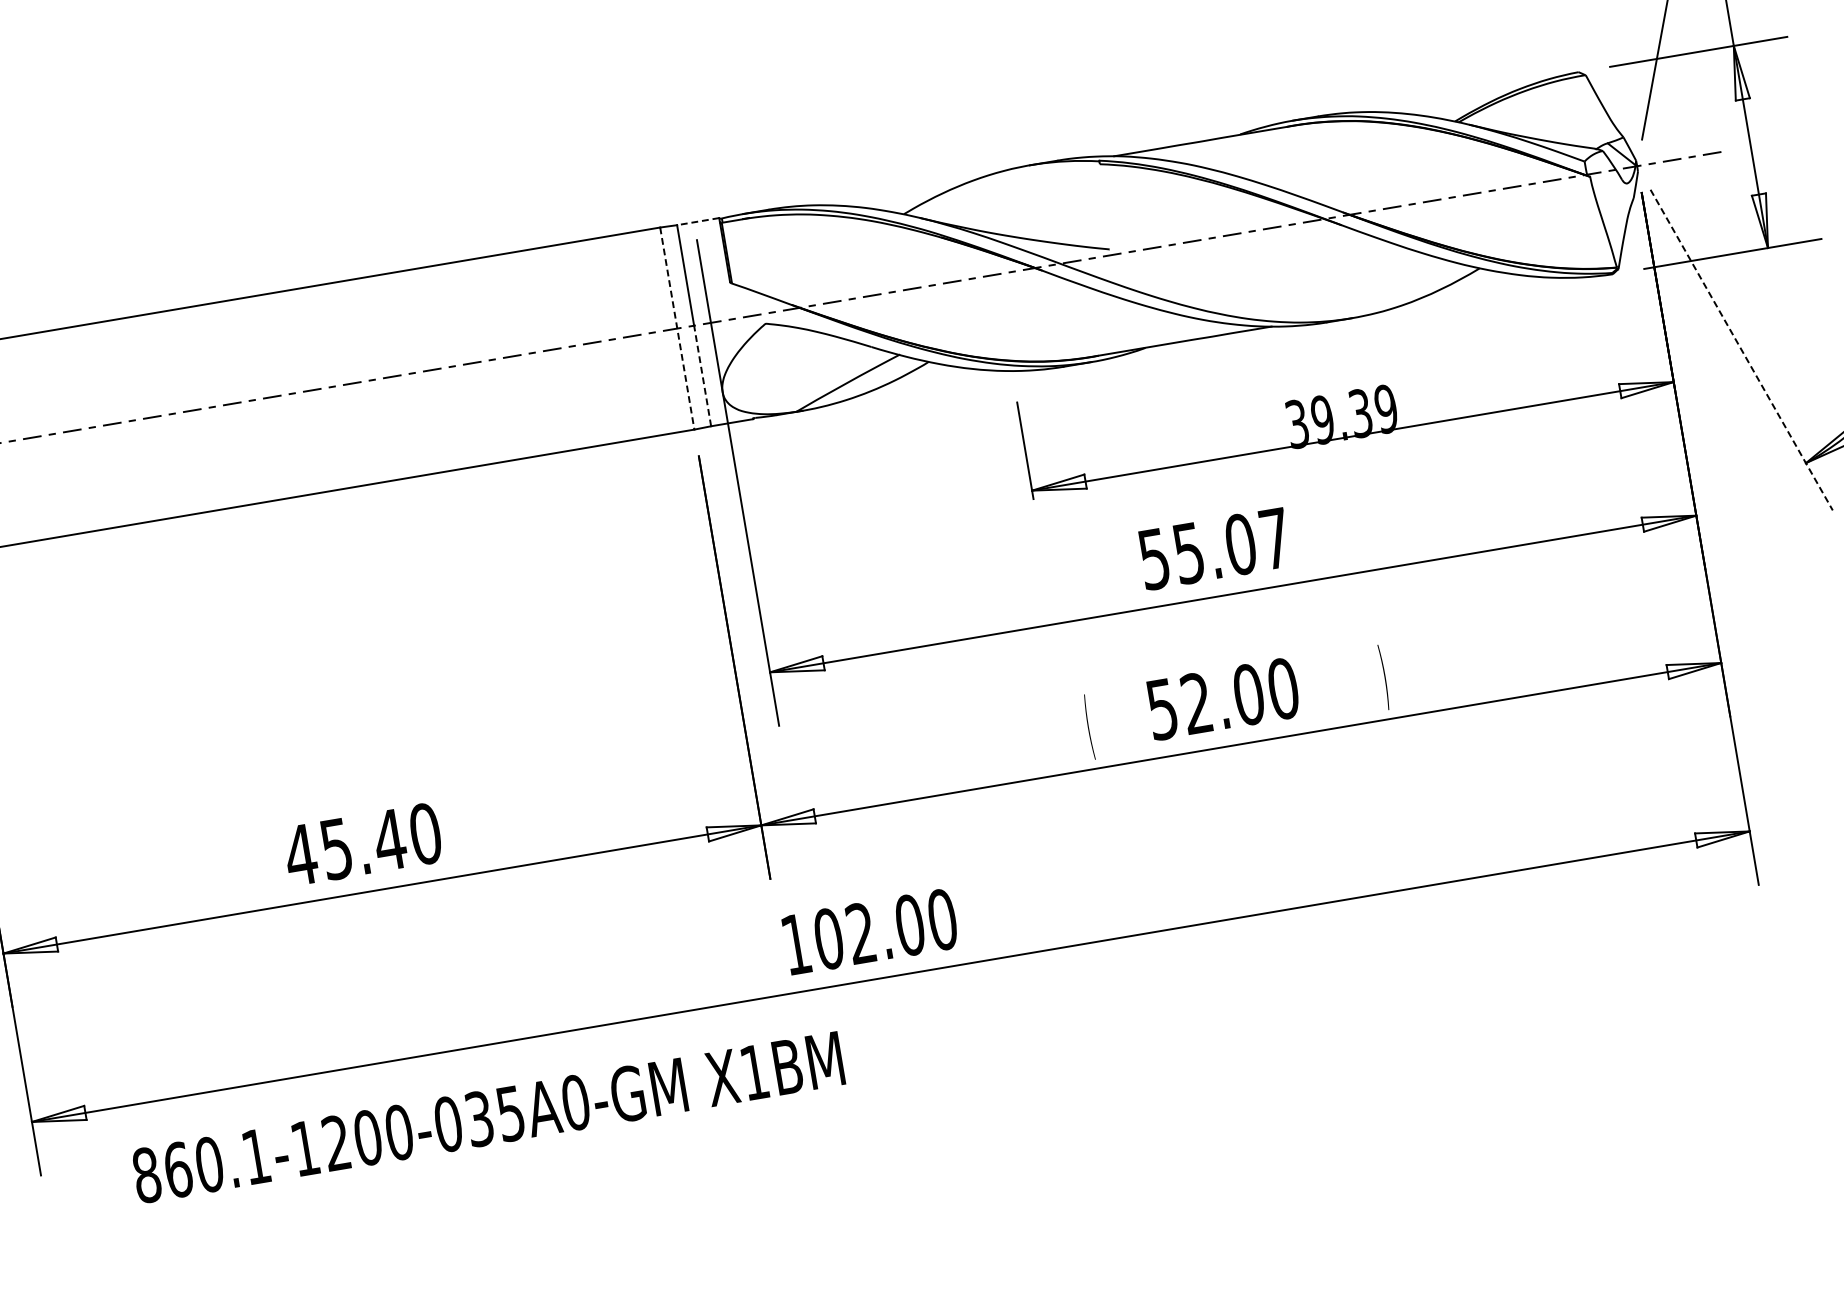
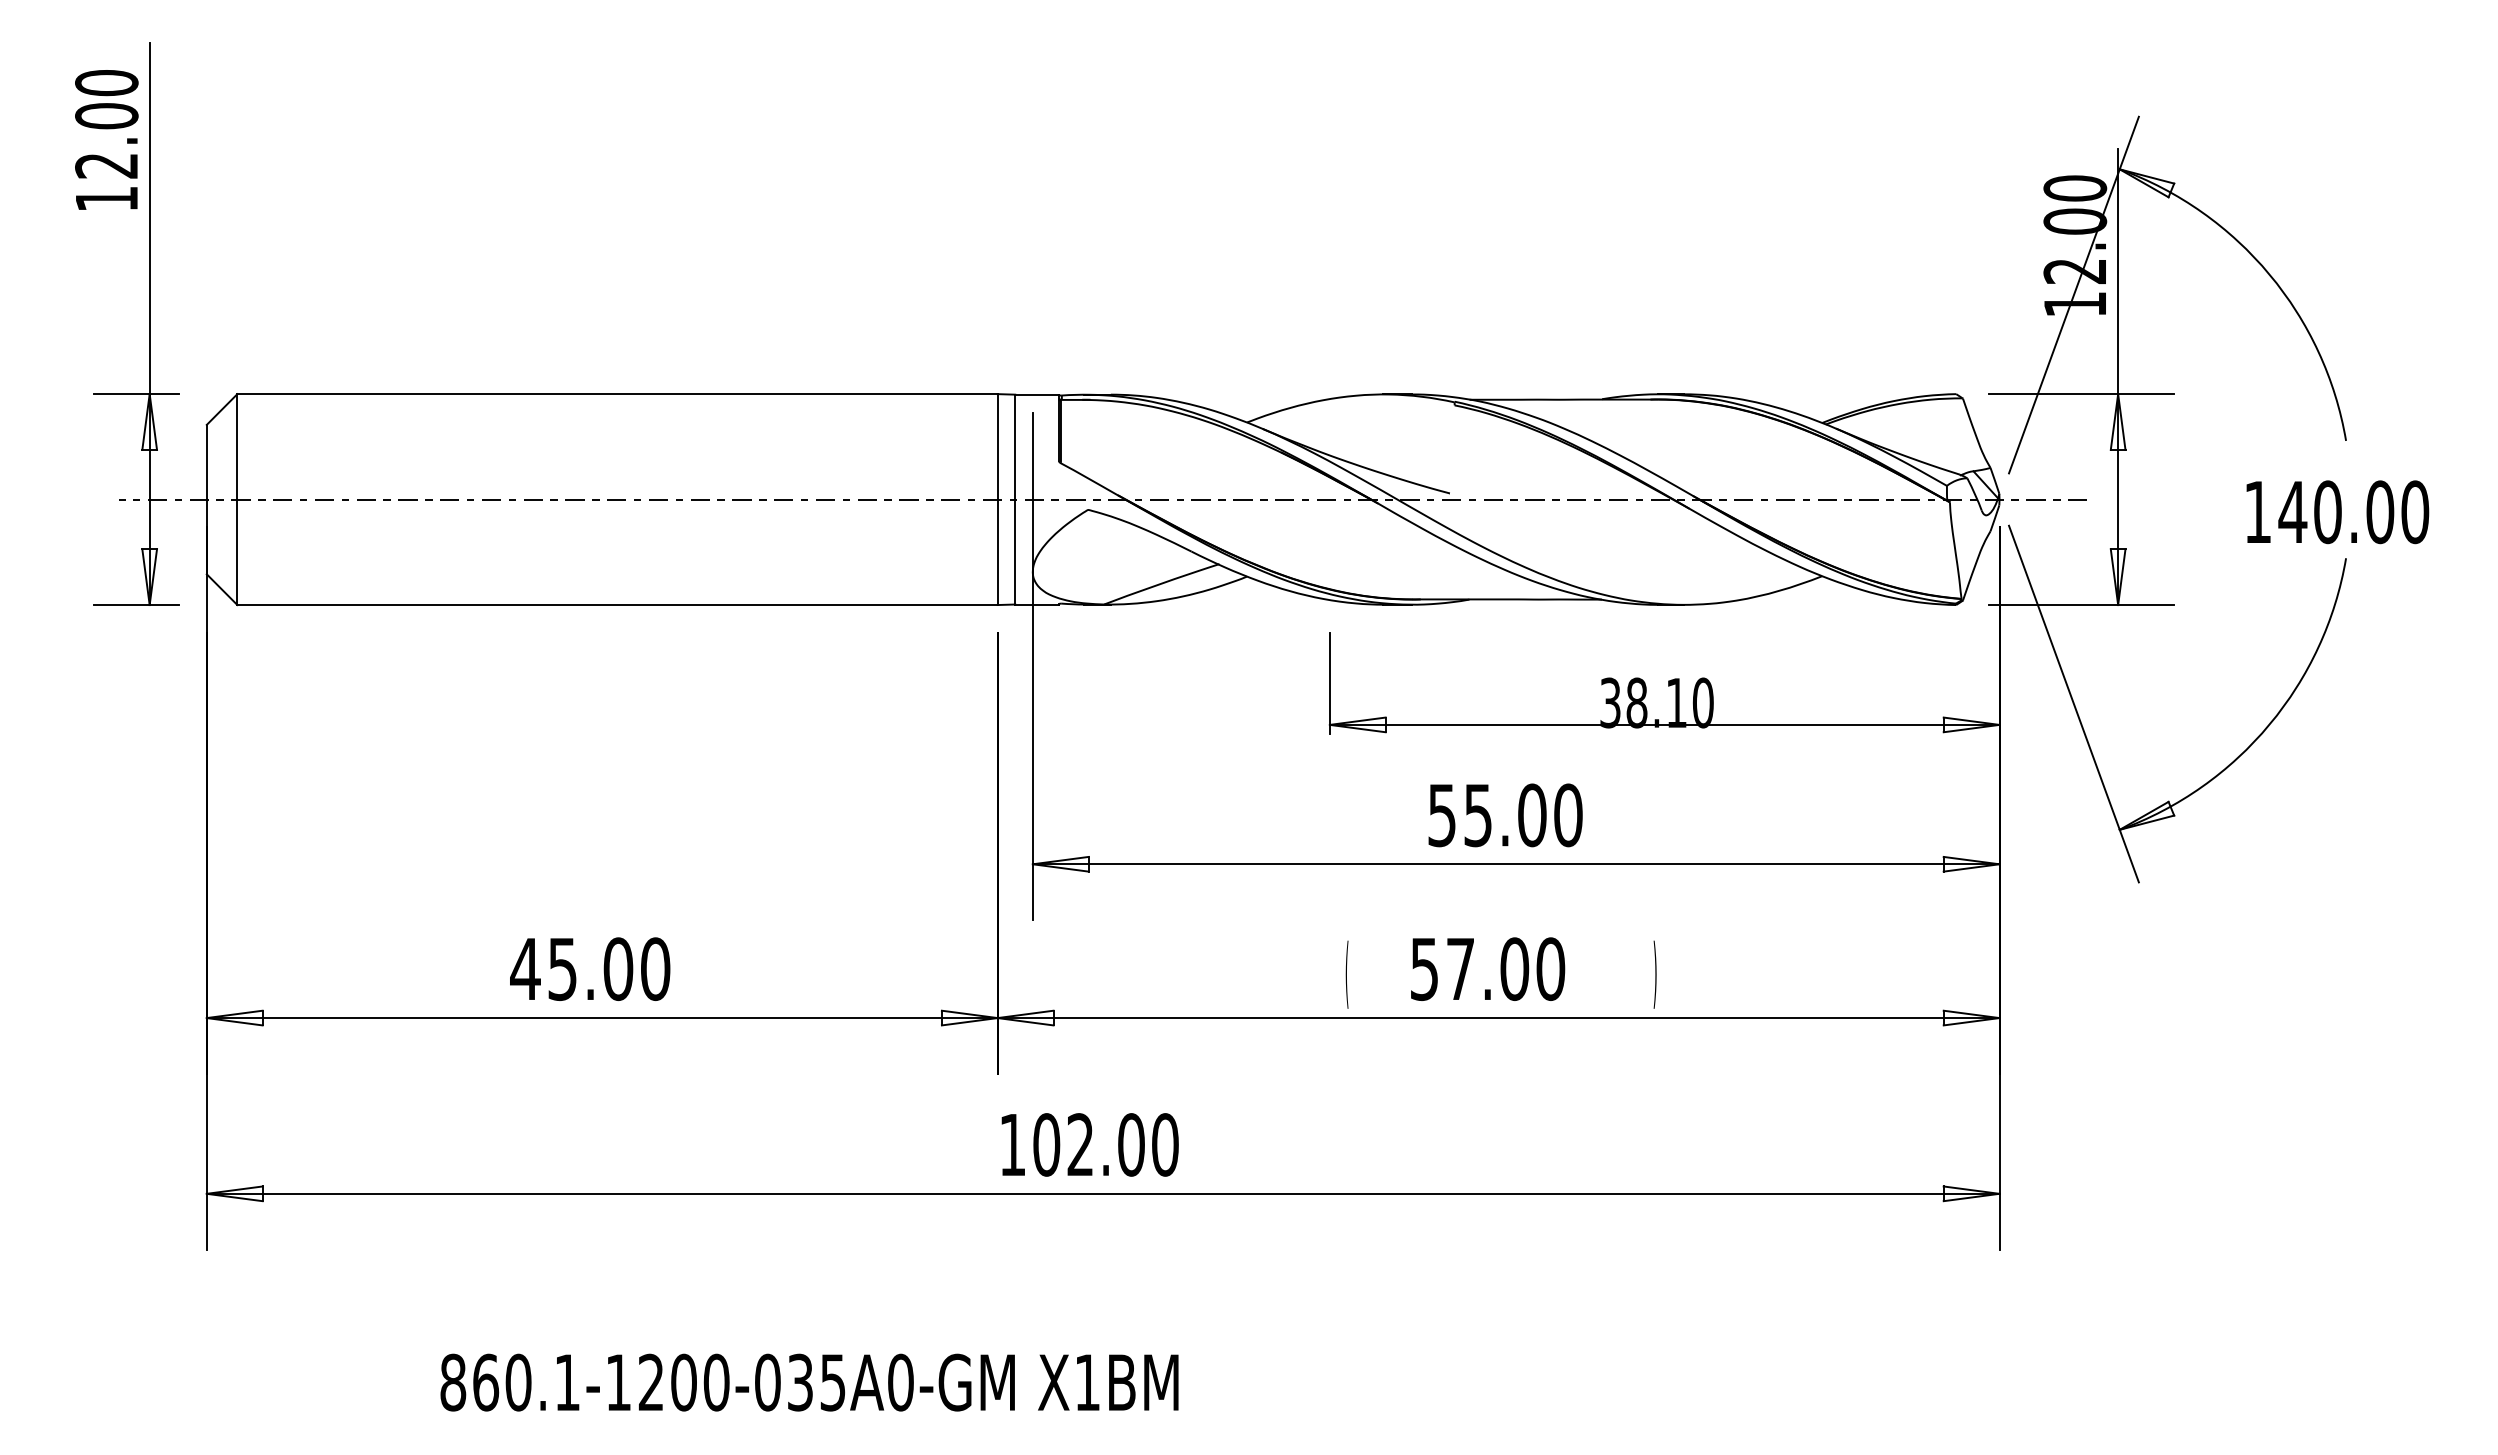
line: (698, 221) -> (1037, 394), dashed -> solid
line: (677, 329) -> (997, 500), dashed -> solid
line: (1741, 350) -> (2073, 704), dashed -> solid
line: (702, 375) -> (1015, 551), dashed -> solid
text: (1353, 414) -> (1669, 702), 39.39 -> 38.10
text: (1275, 538) -> (1568, 815), 55.07 -> 55.00
text: (1196, 702) -> (1460, 968), 52.00 -> 57.00
text: (389, 840) -> (617, 969), 45.40 -> 45.00
text: (488, 1117) -> (809, 1382), moved

